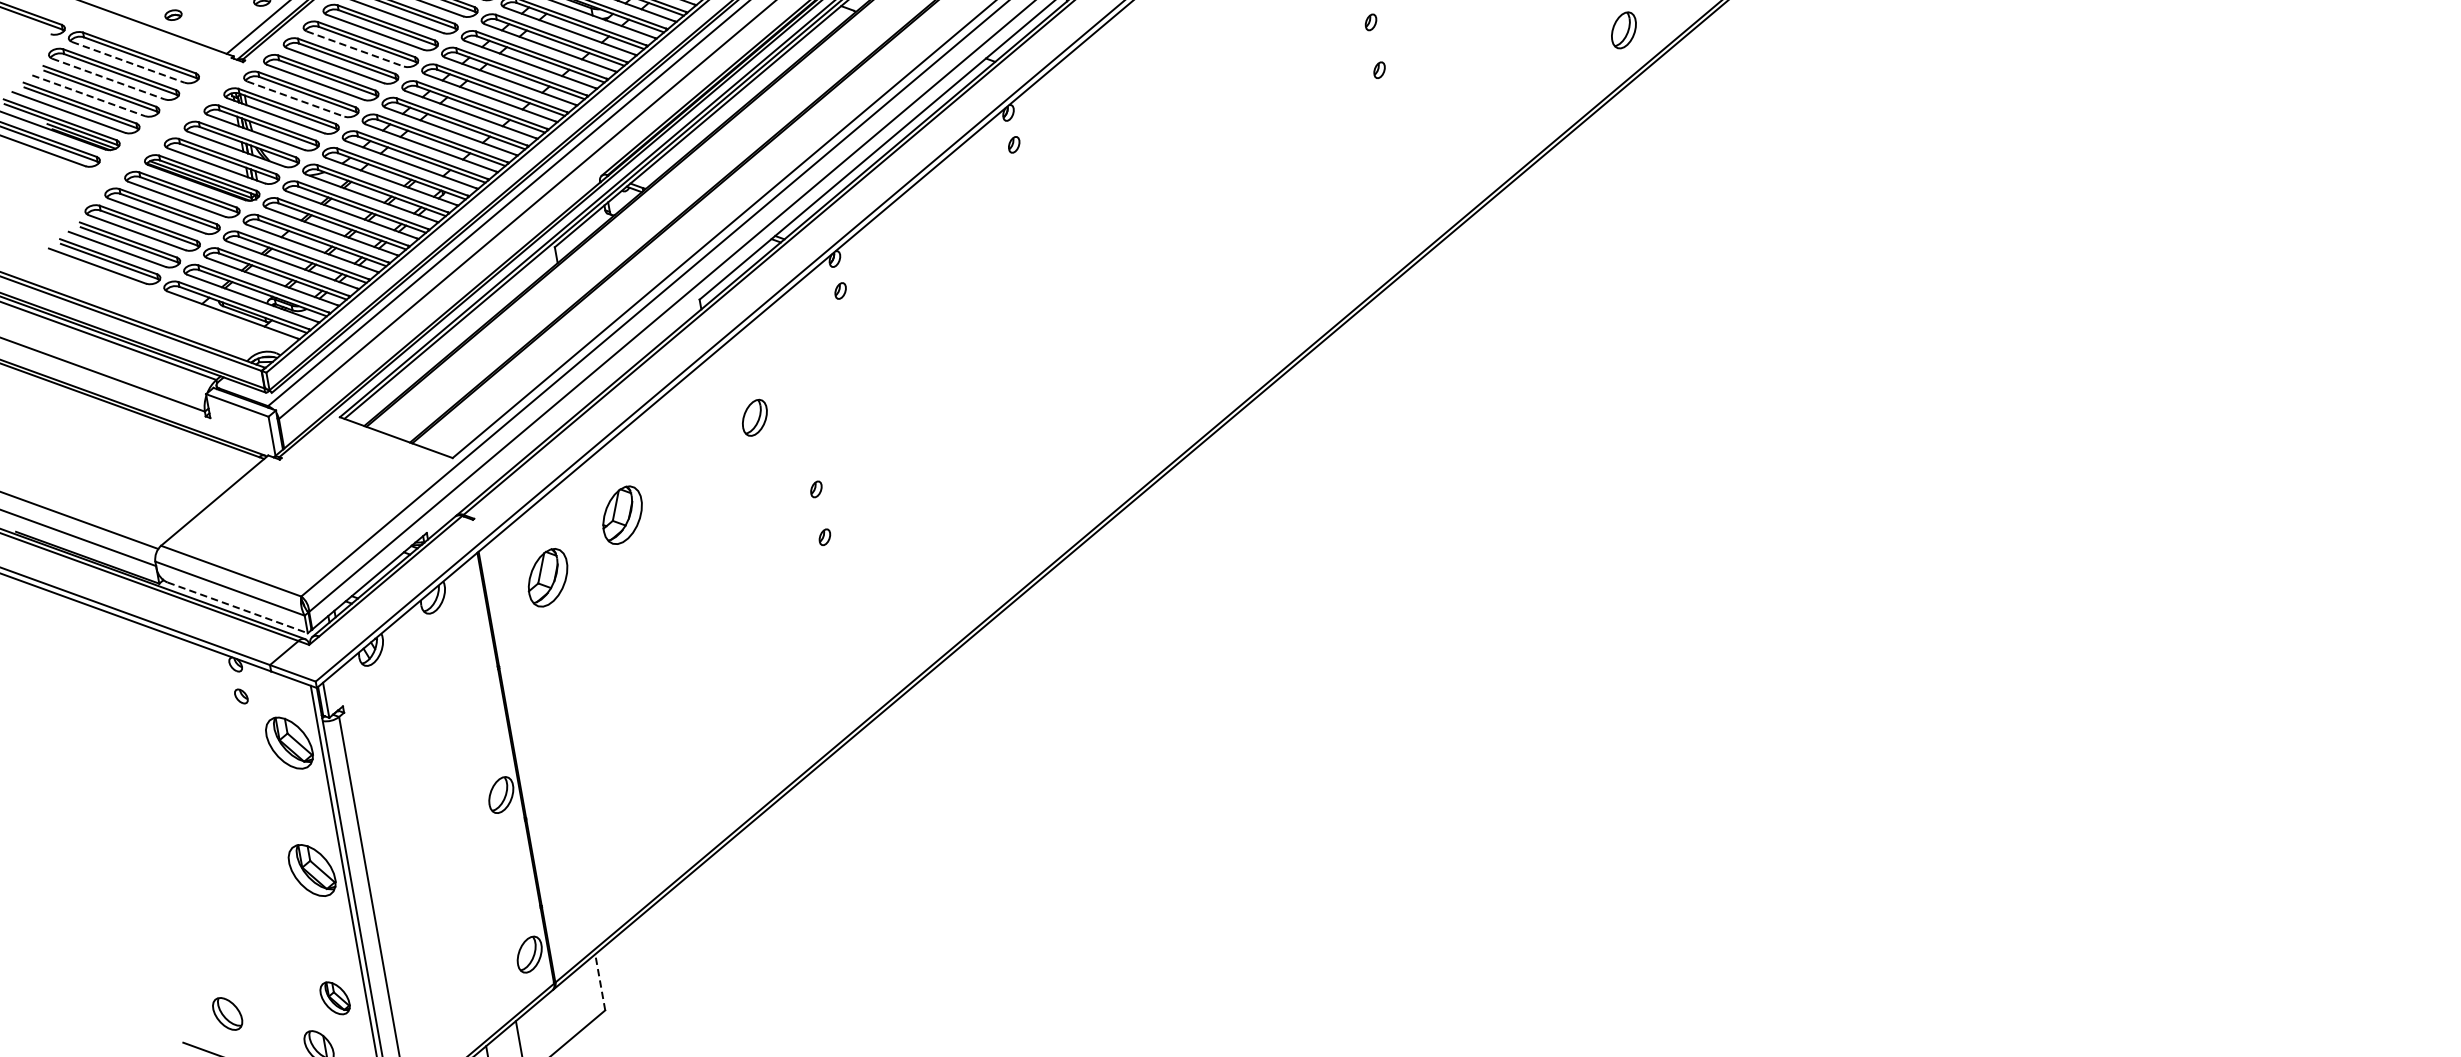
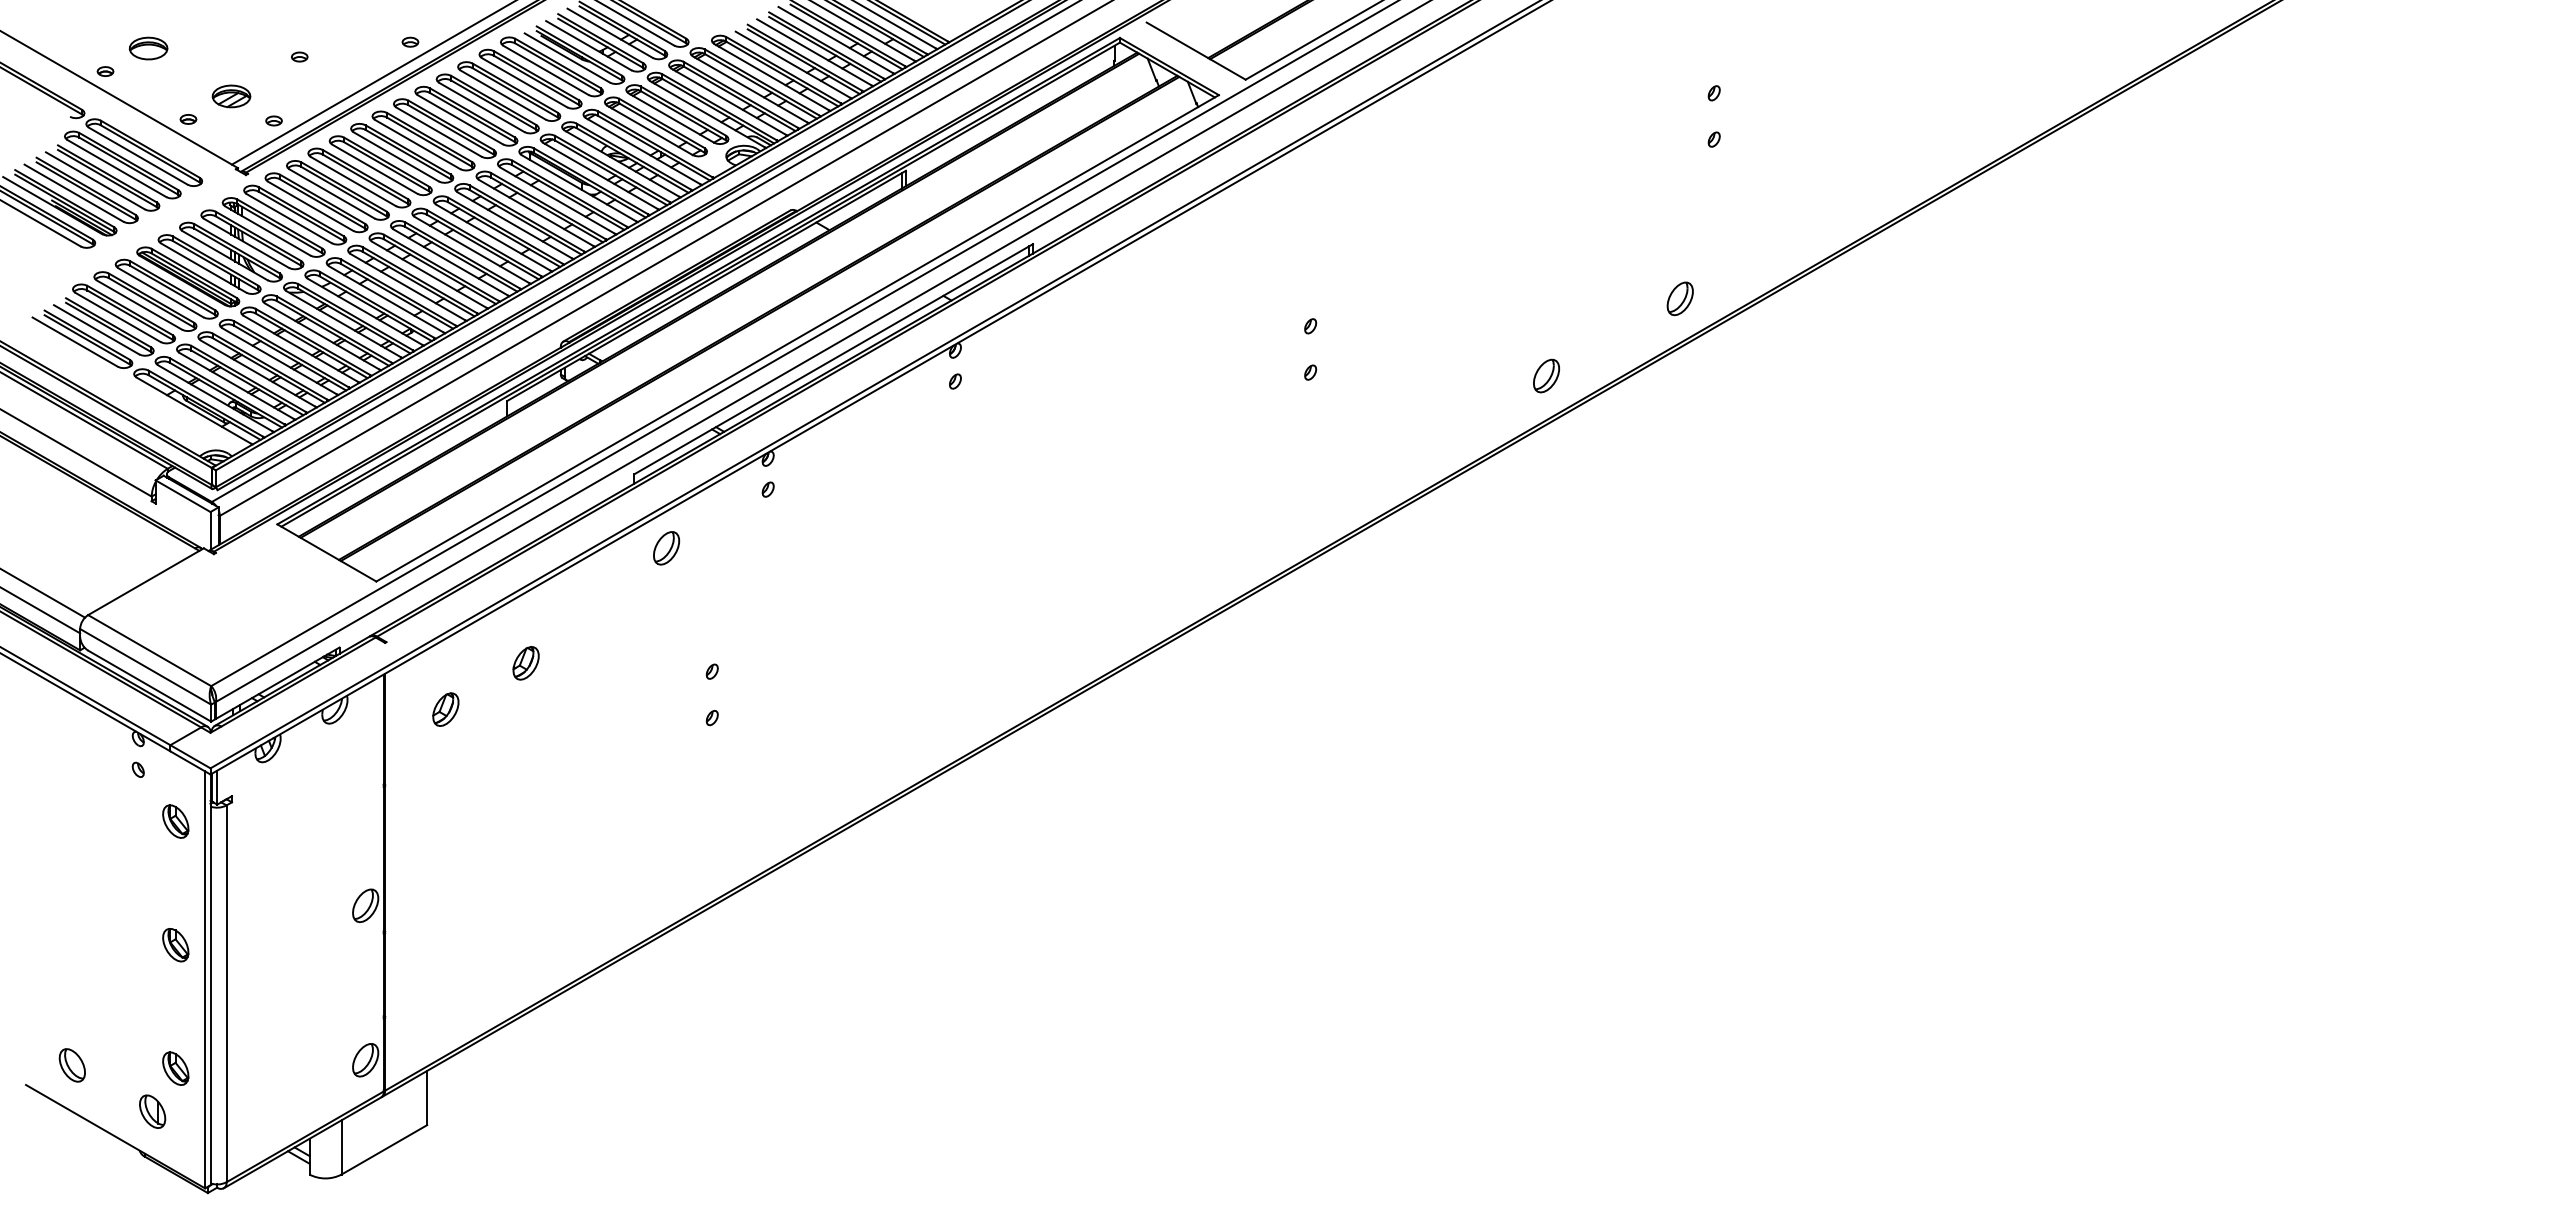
line: (355, 48) -> (353, 181), dashed -> solid
line: (128, 62) -> (138, 156), dashed -> solid
line: (109, 78) -> (117, 168), dashed -> solid
line: (88, 96) -> (95, 181), dashed -> solid
line: (296, 98) -> (289, 218), dashed -> solid
part: (754, 418) -> (666, 548), moved
part: (621, 514) -> (525, 662), size x0.62
part: (547, 577) -> (445, 709), size x0.62
line: (238, 608) -> (150, 686), dashed -> solid
part: (289, 742) -> (175, 821), size x0.62
part: (312, 871) -> (175, 945), size x0.62
line: (600, 981) -> (427, 1097), dashed -> solid

